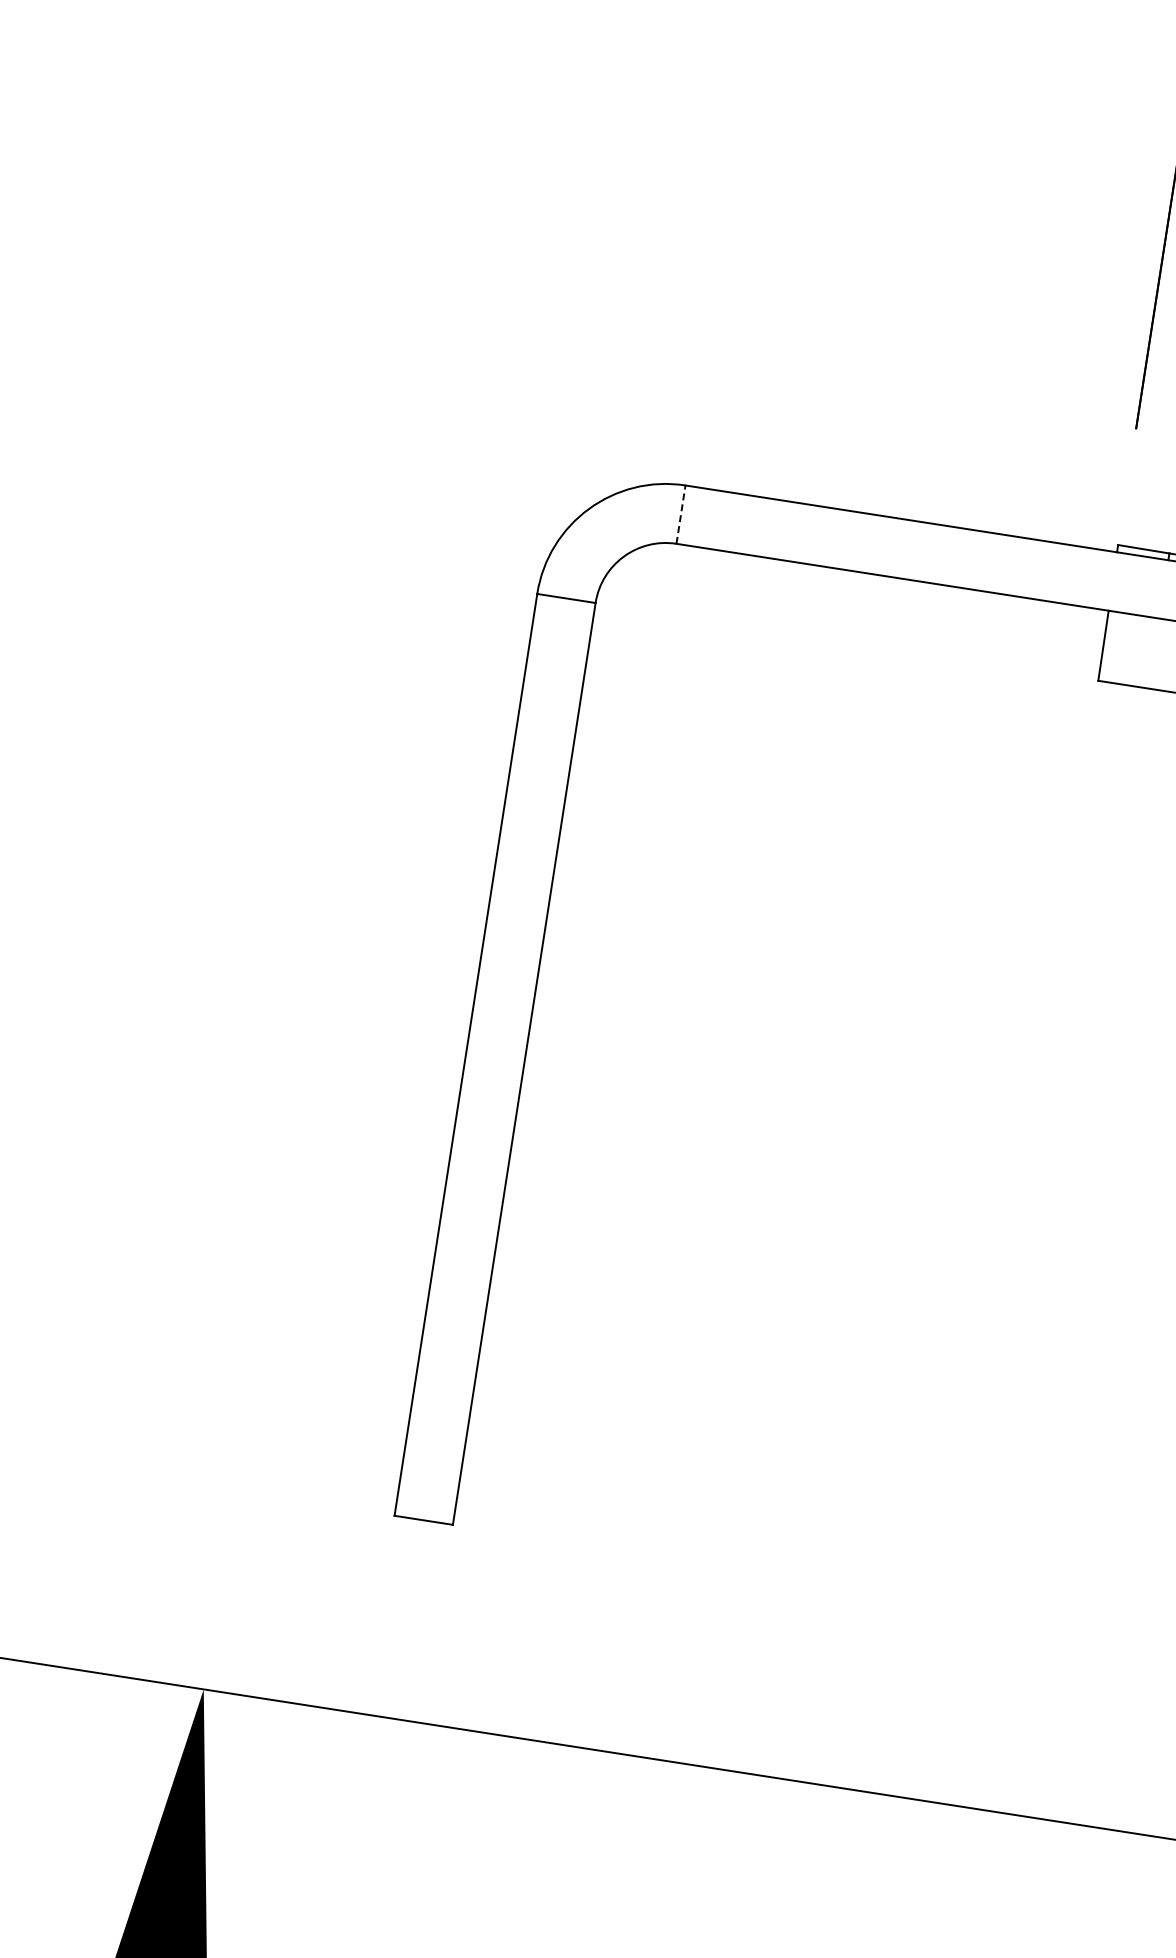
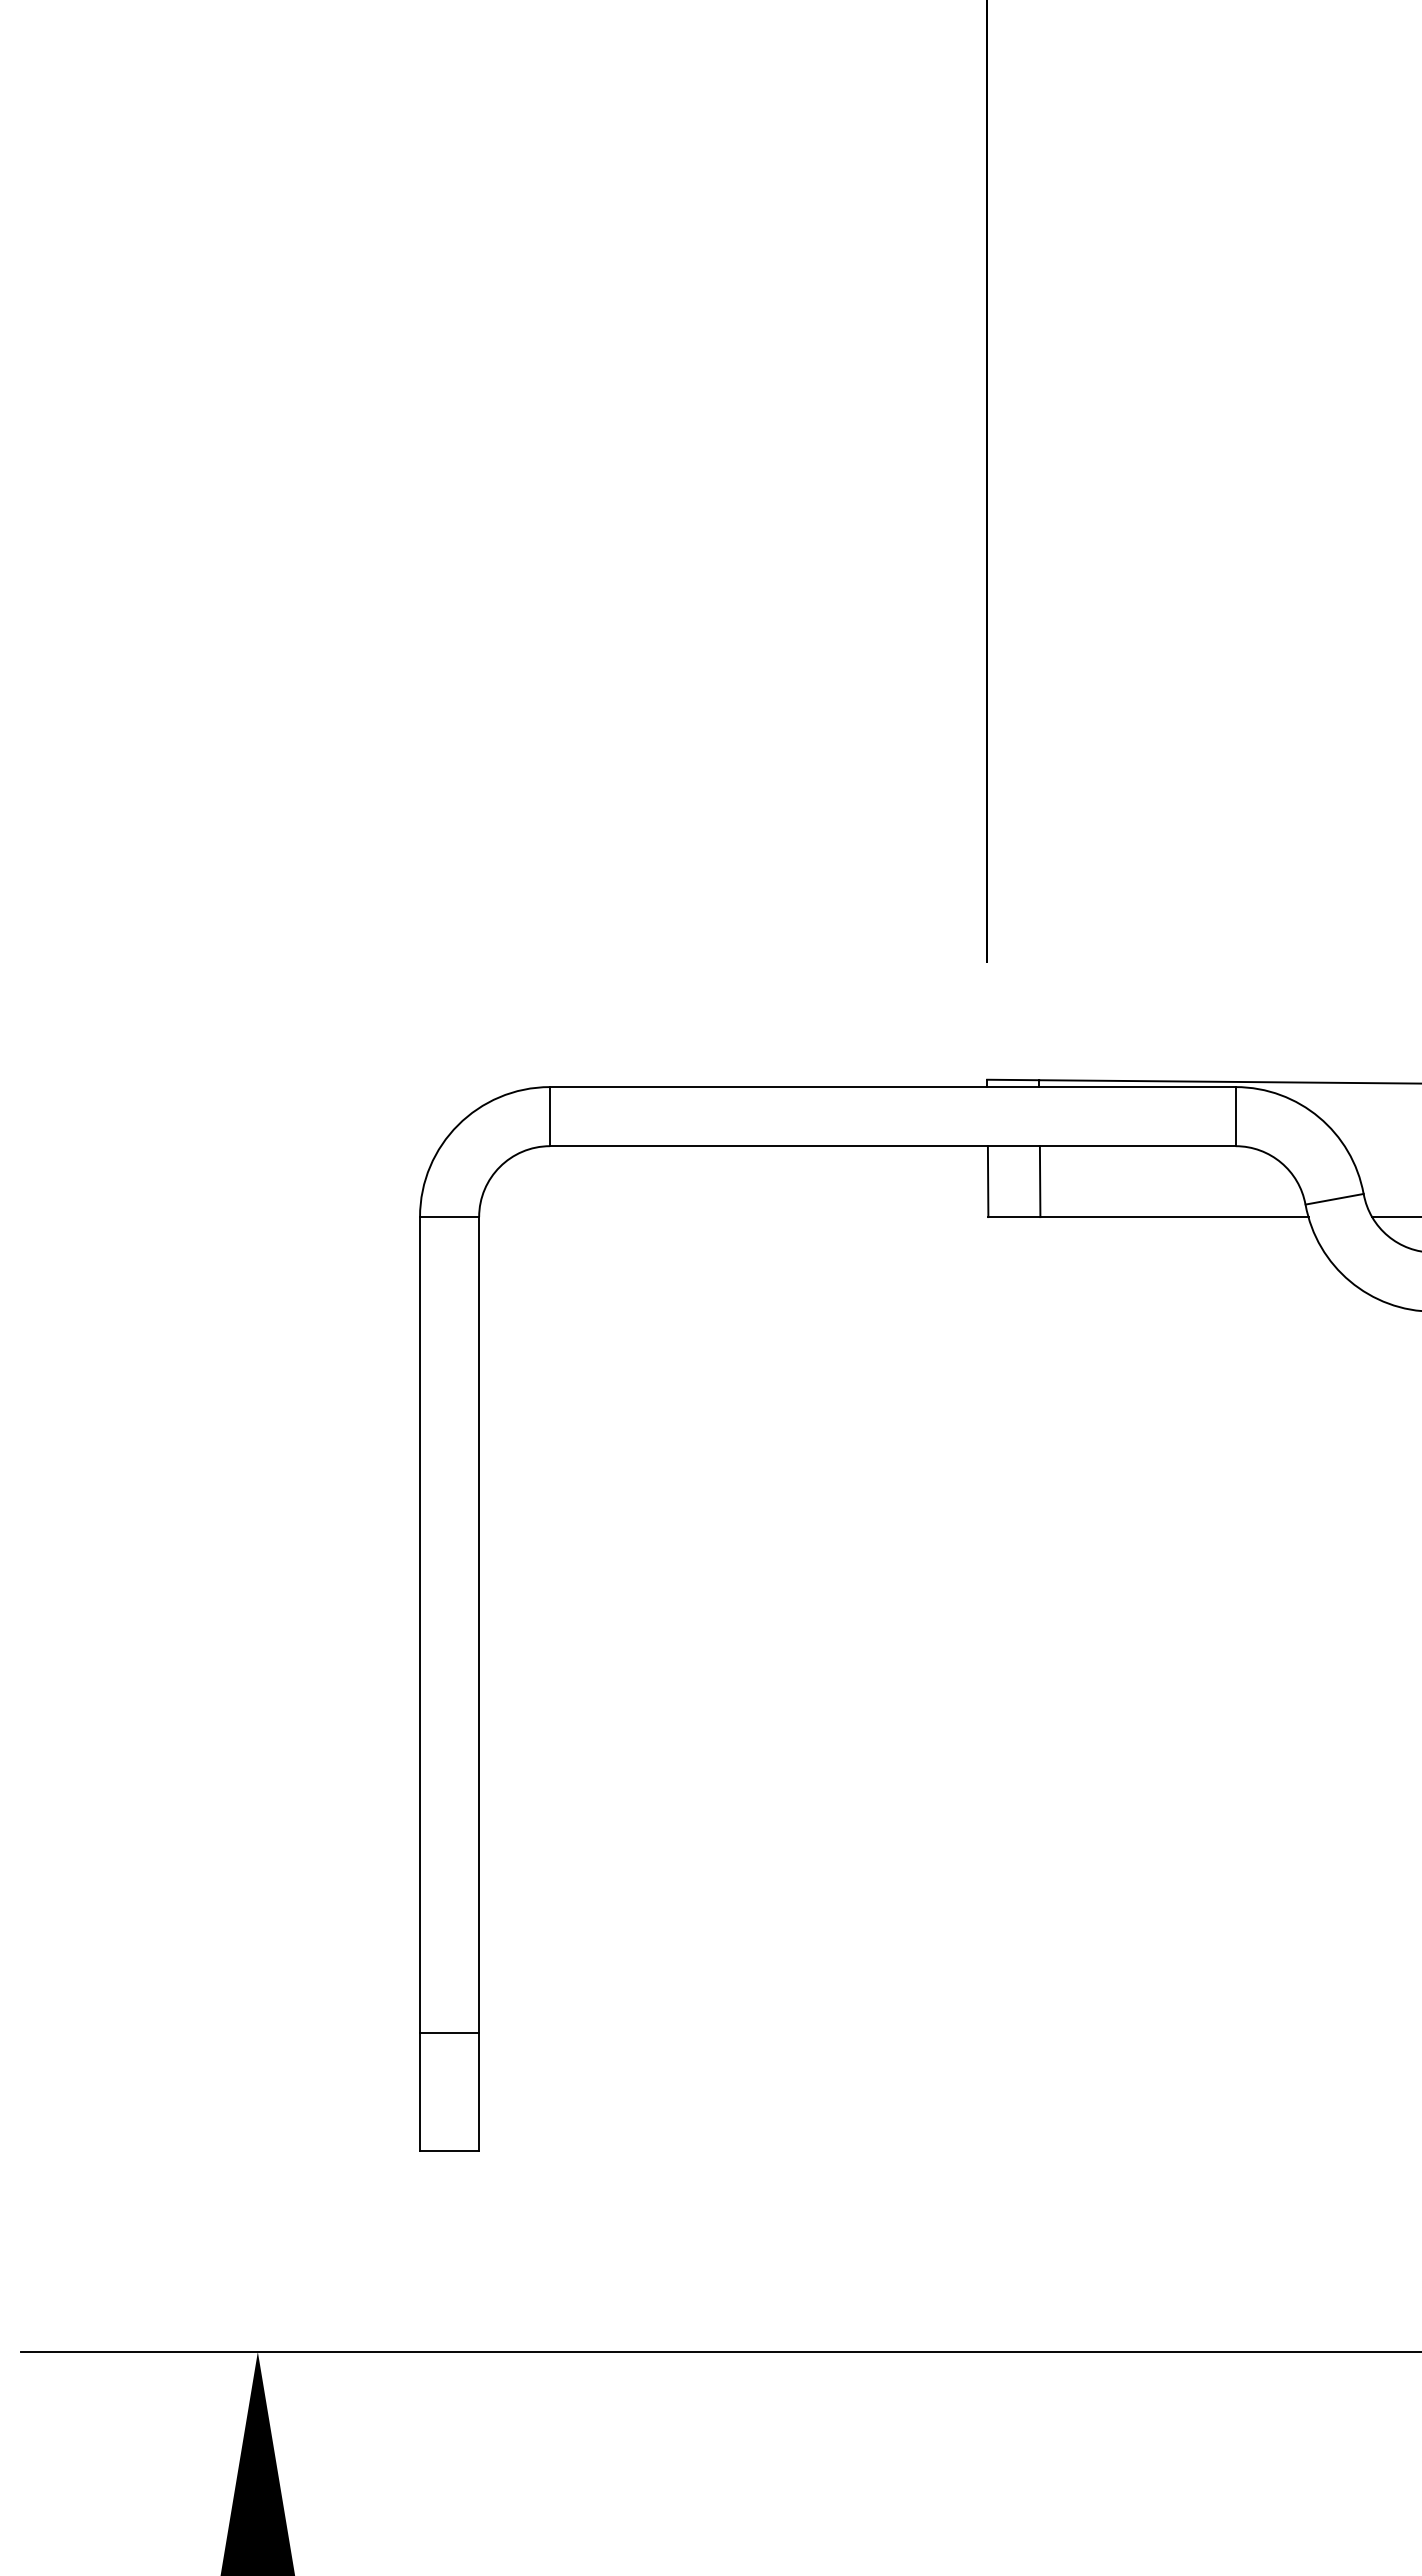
line: (681, 514) -> (550, 1116), dashed -> solid
line: (1154, 653) -> (1039, 1181), added
line: (441, 1403) -> (449, 2032), added

